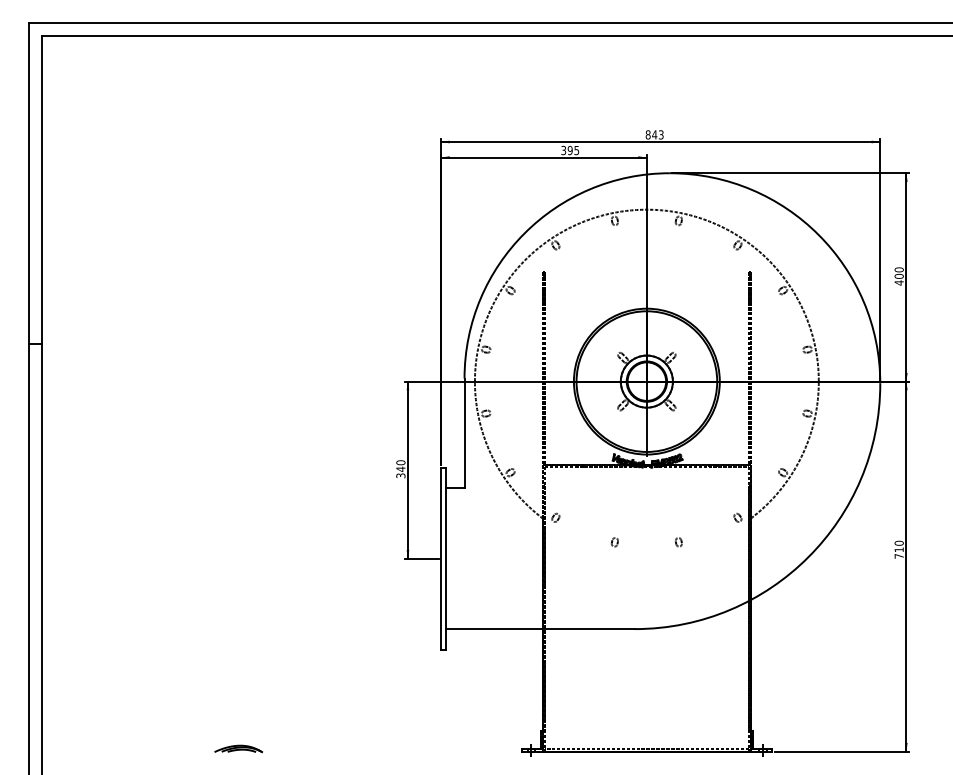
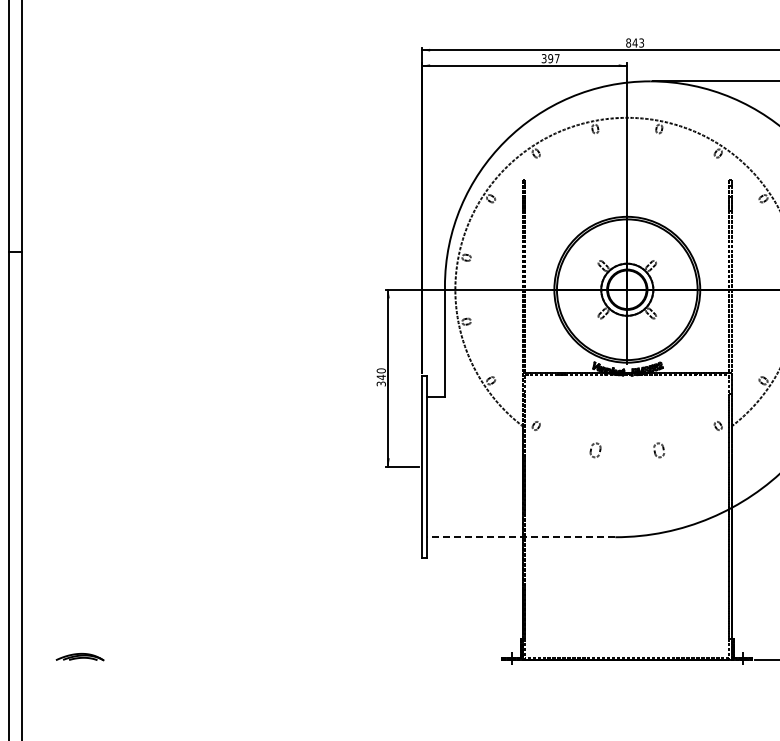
text: (576, 150) -> (556, 58), 395 -> 397
part: (614, 542) -> (594, 450), size x1.6
part: (678, 542) -> (658, 450), size x1.6
line: (540, 629) -> (520, 537), solid -> dashed
part: (238, 748) -> (79, 656), moved

